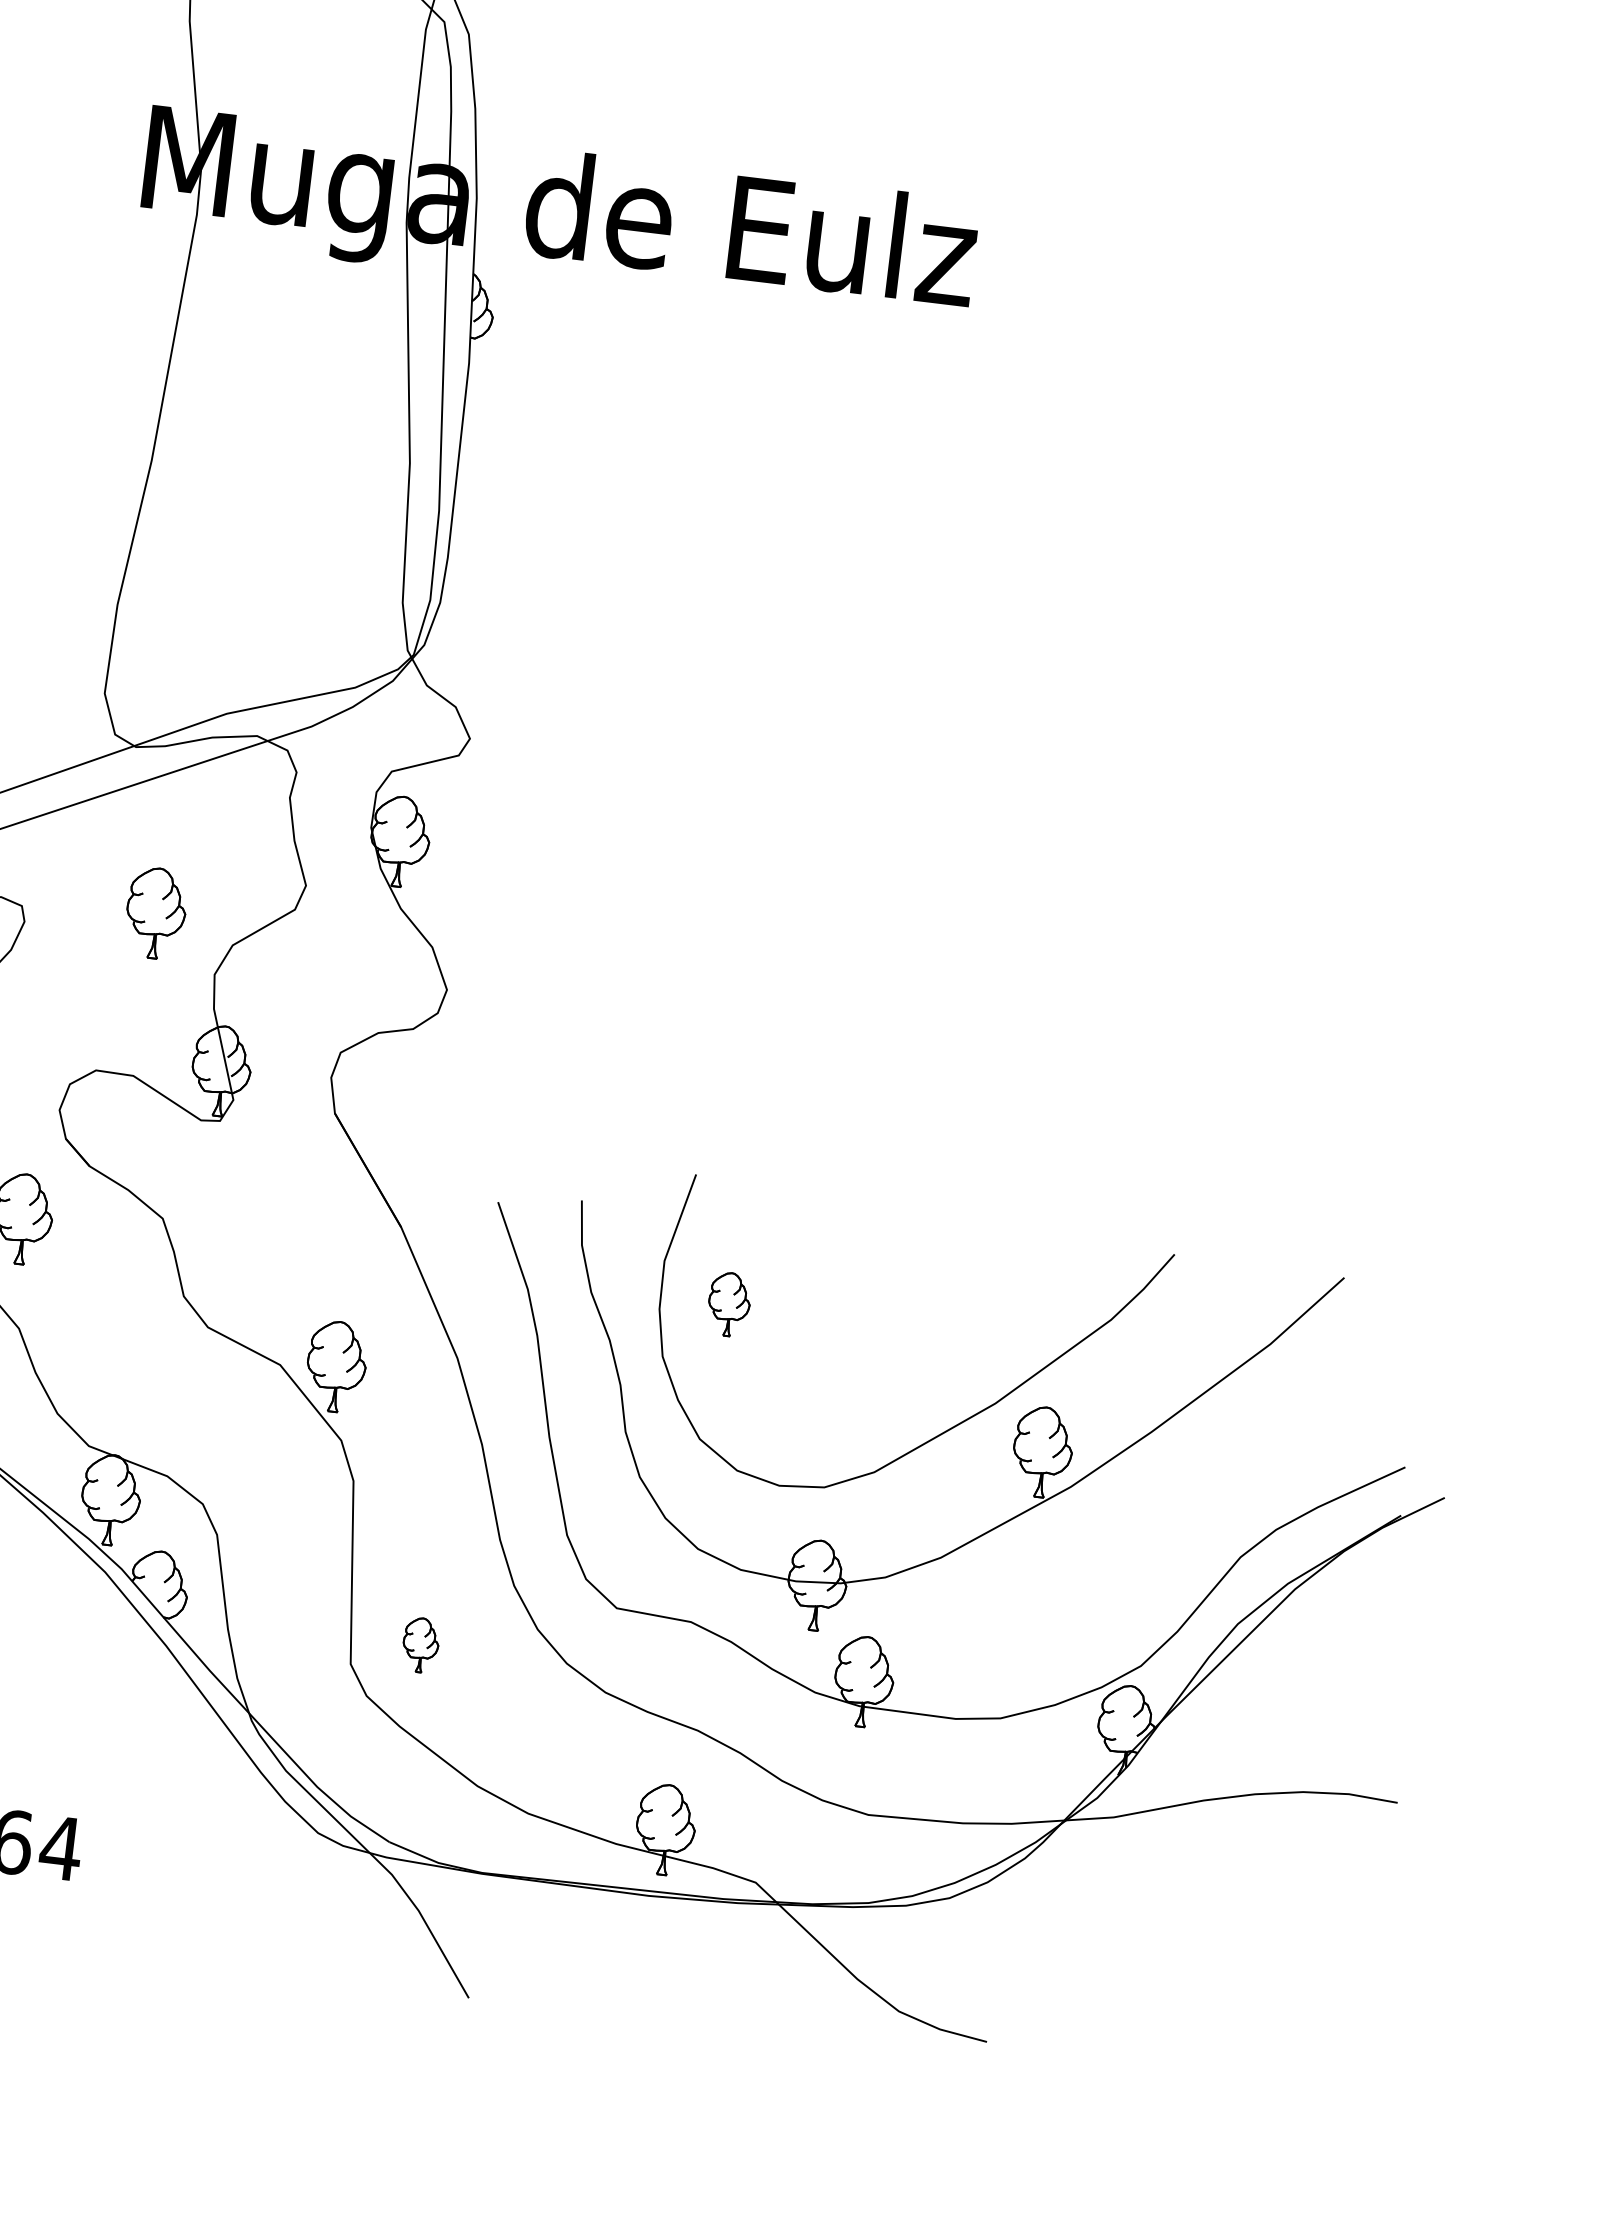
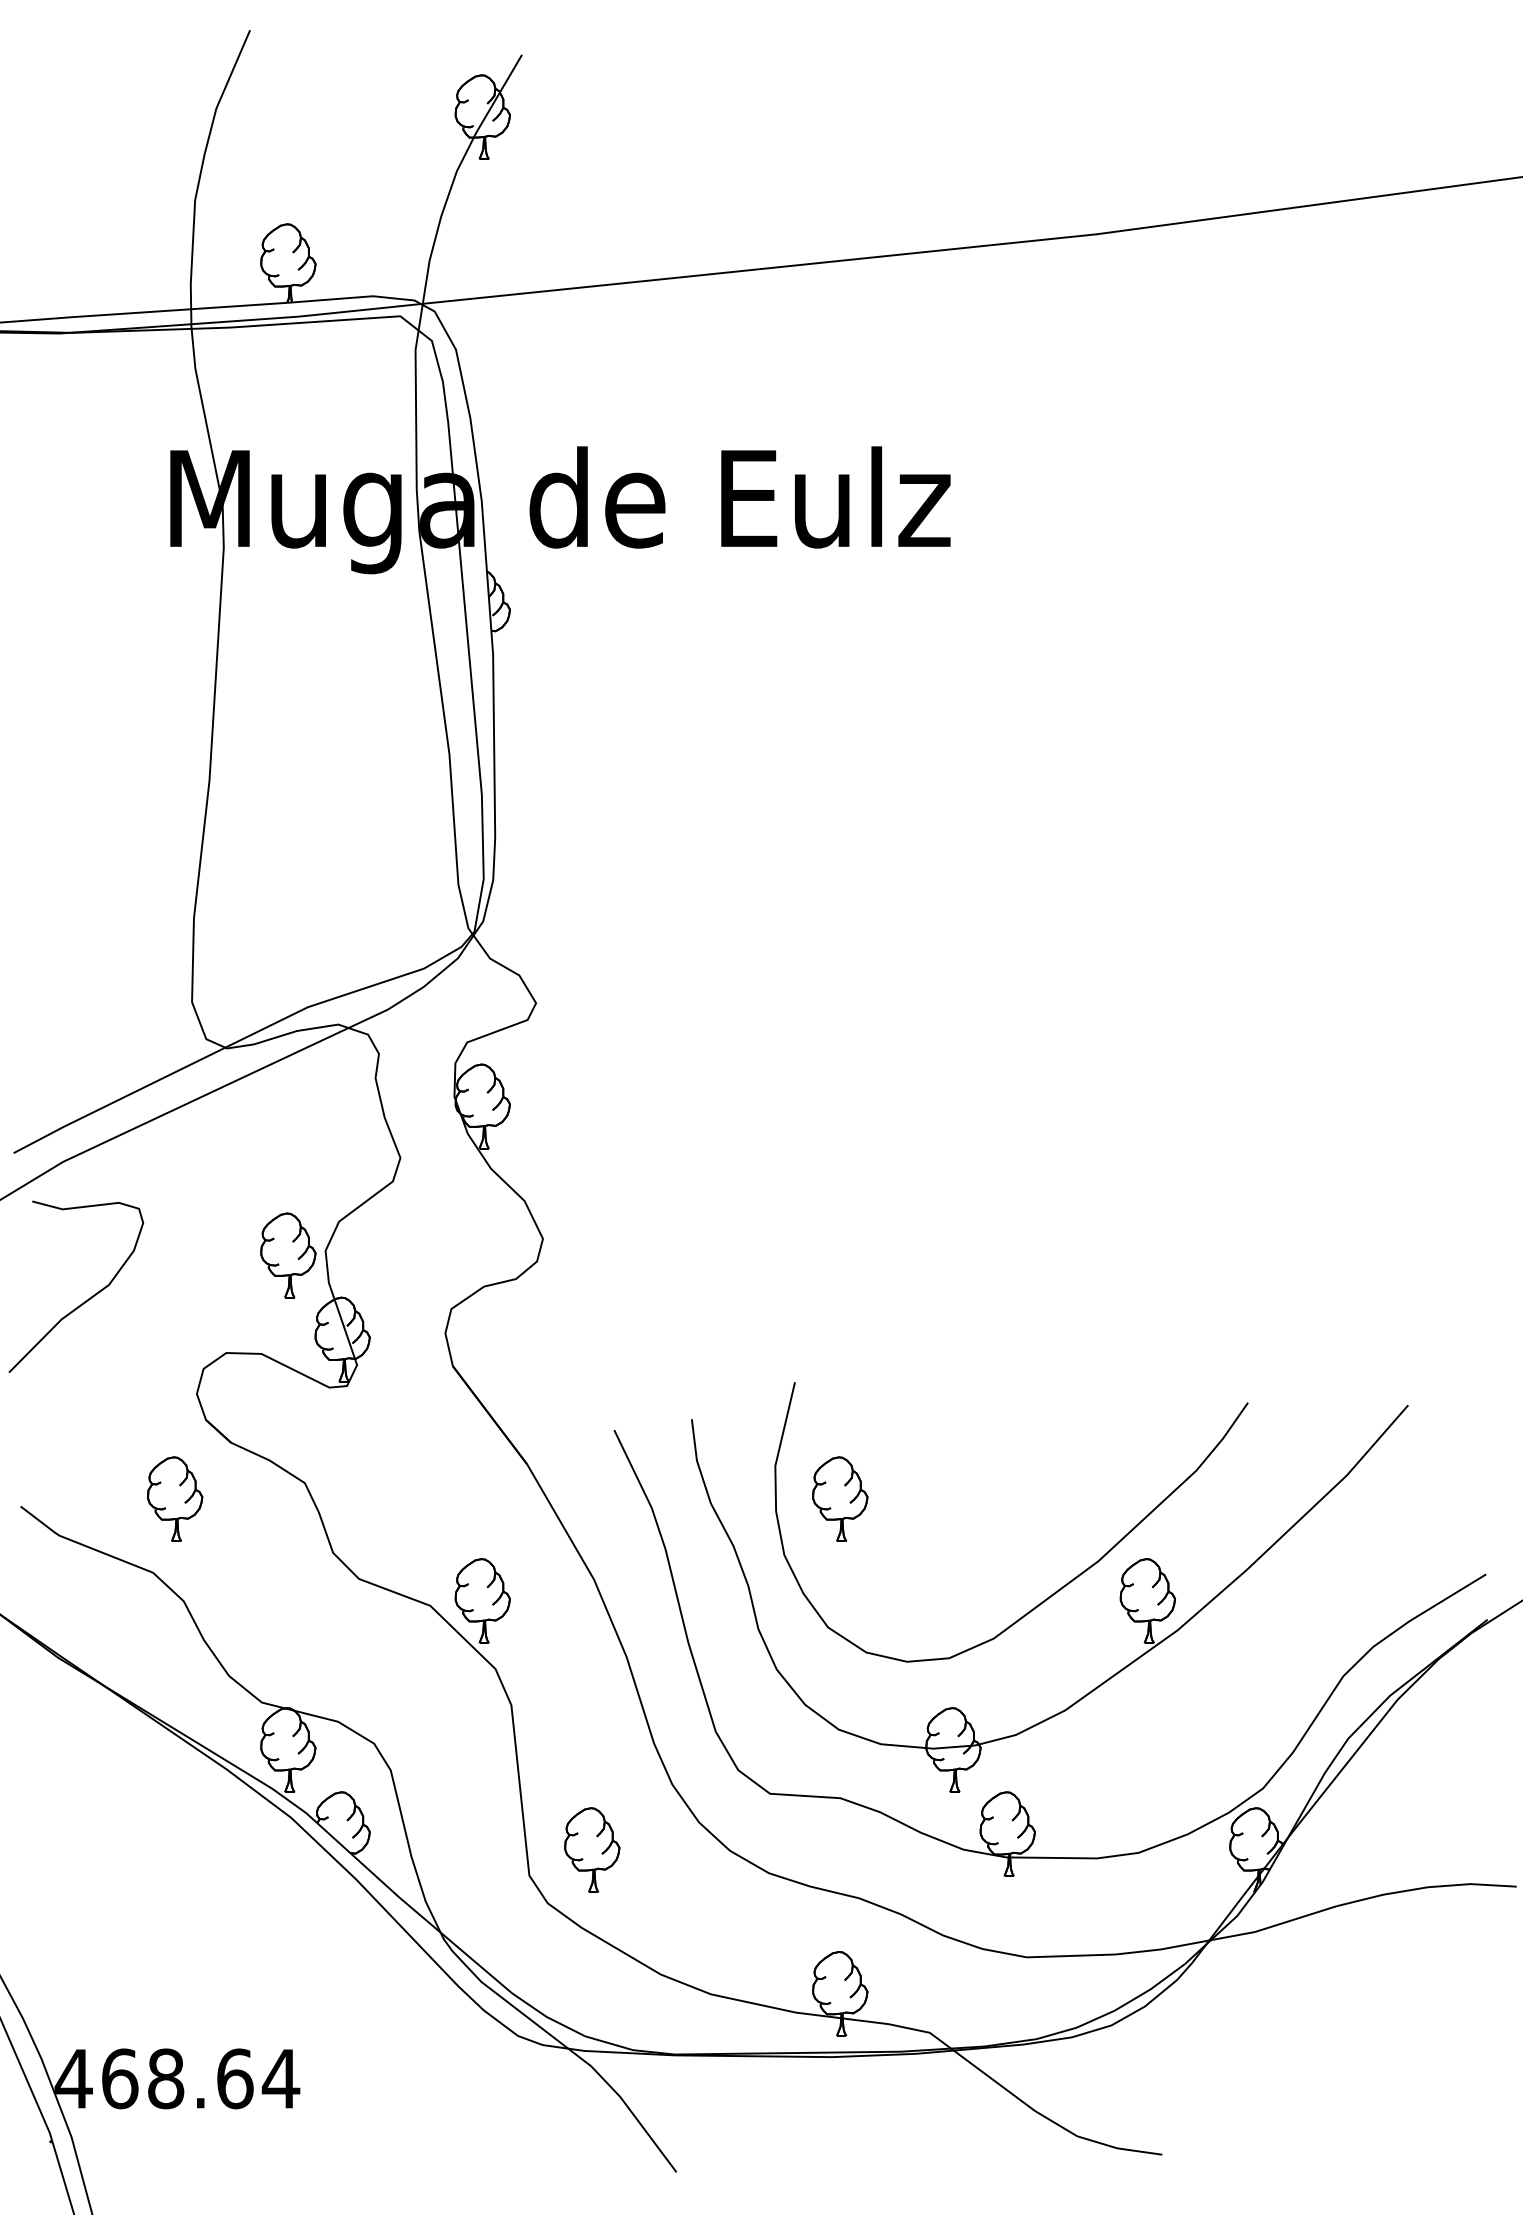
part: (156, 913) -> (288, 1255), moved
part: (729, 1303) -> (840, 1498), size x1.43
part: (421, 1644) -> (592, 1849), size x1.67

